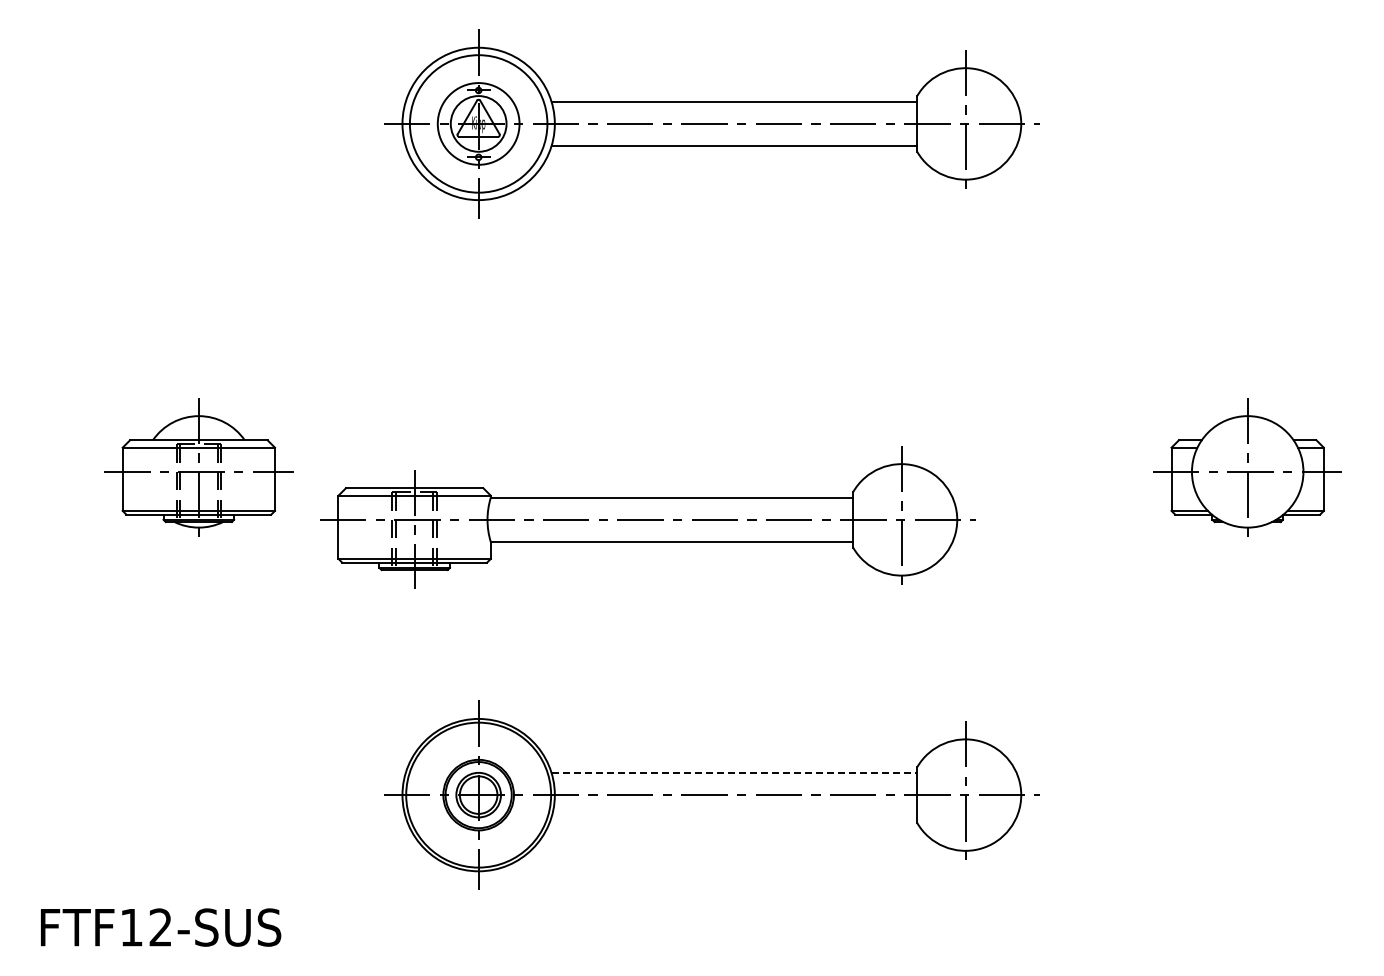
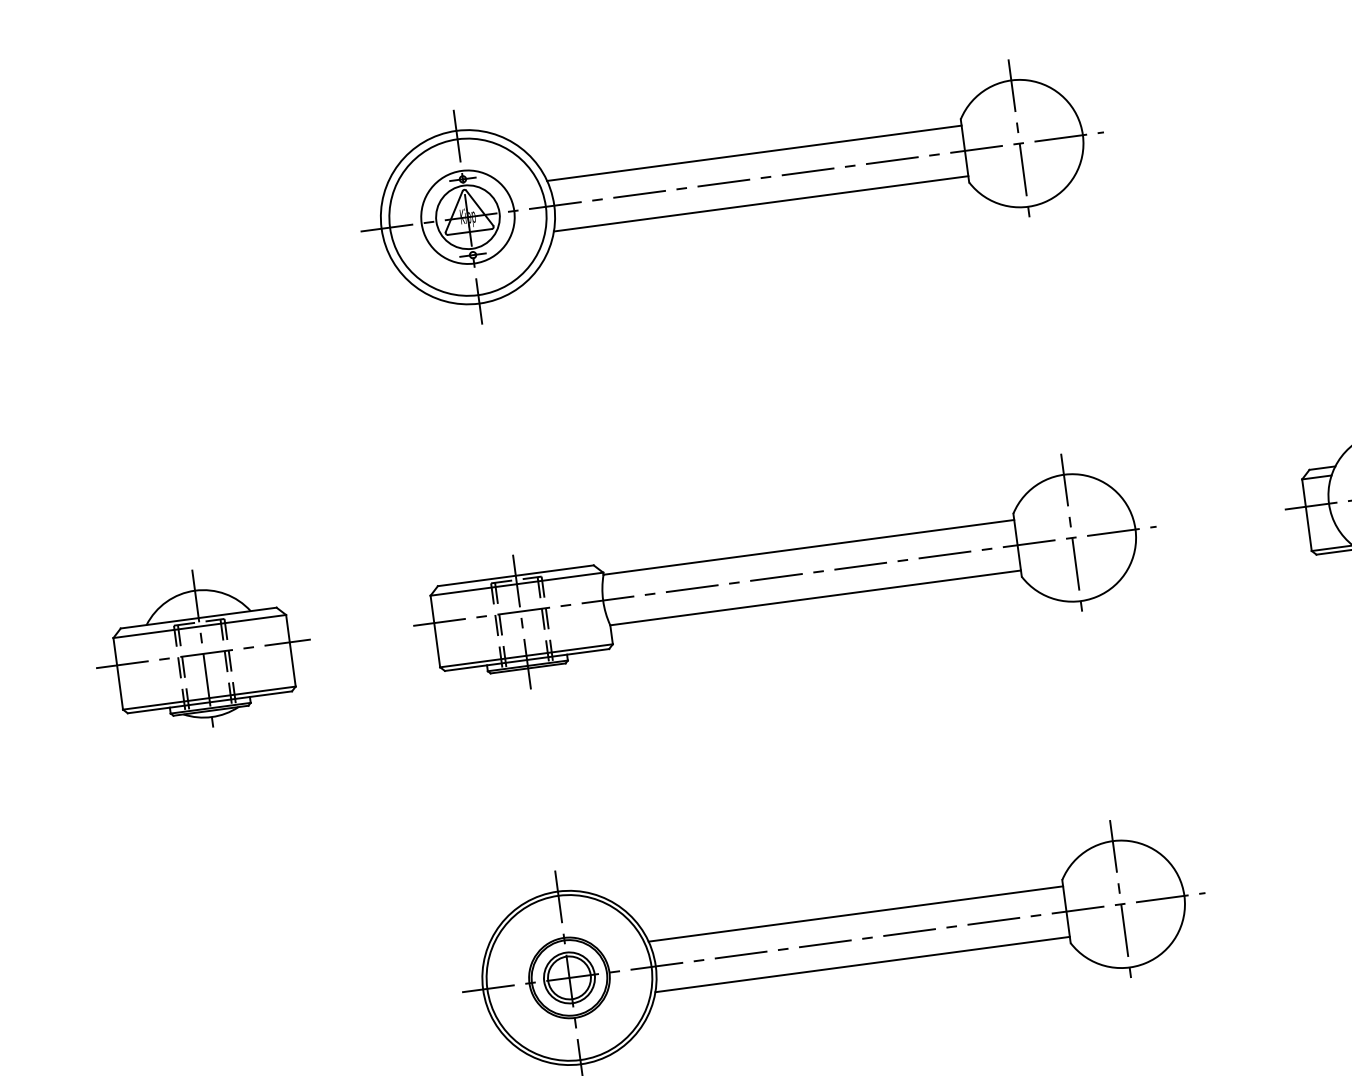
part: (647, 517) -> (784, 573), moved
line: (734, 772) -> (856, 913), dashed -> solid
line: (734, 817) -> (862, 964), added

